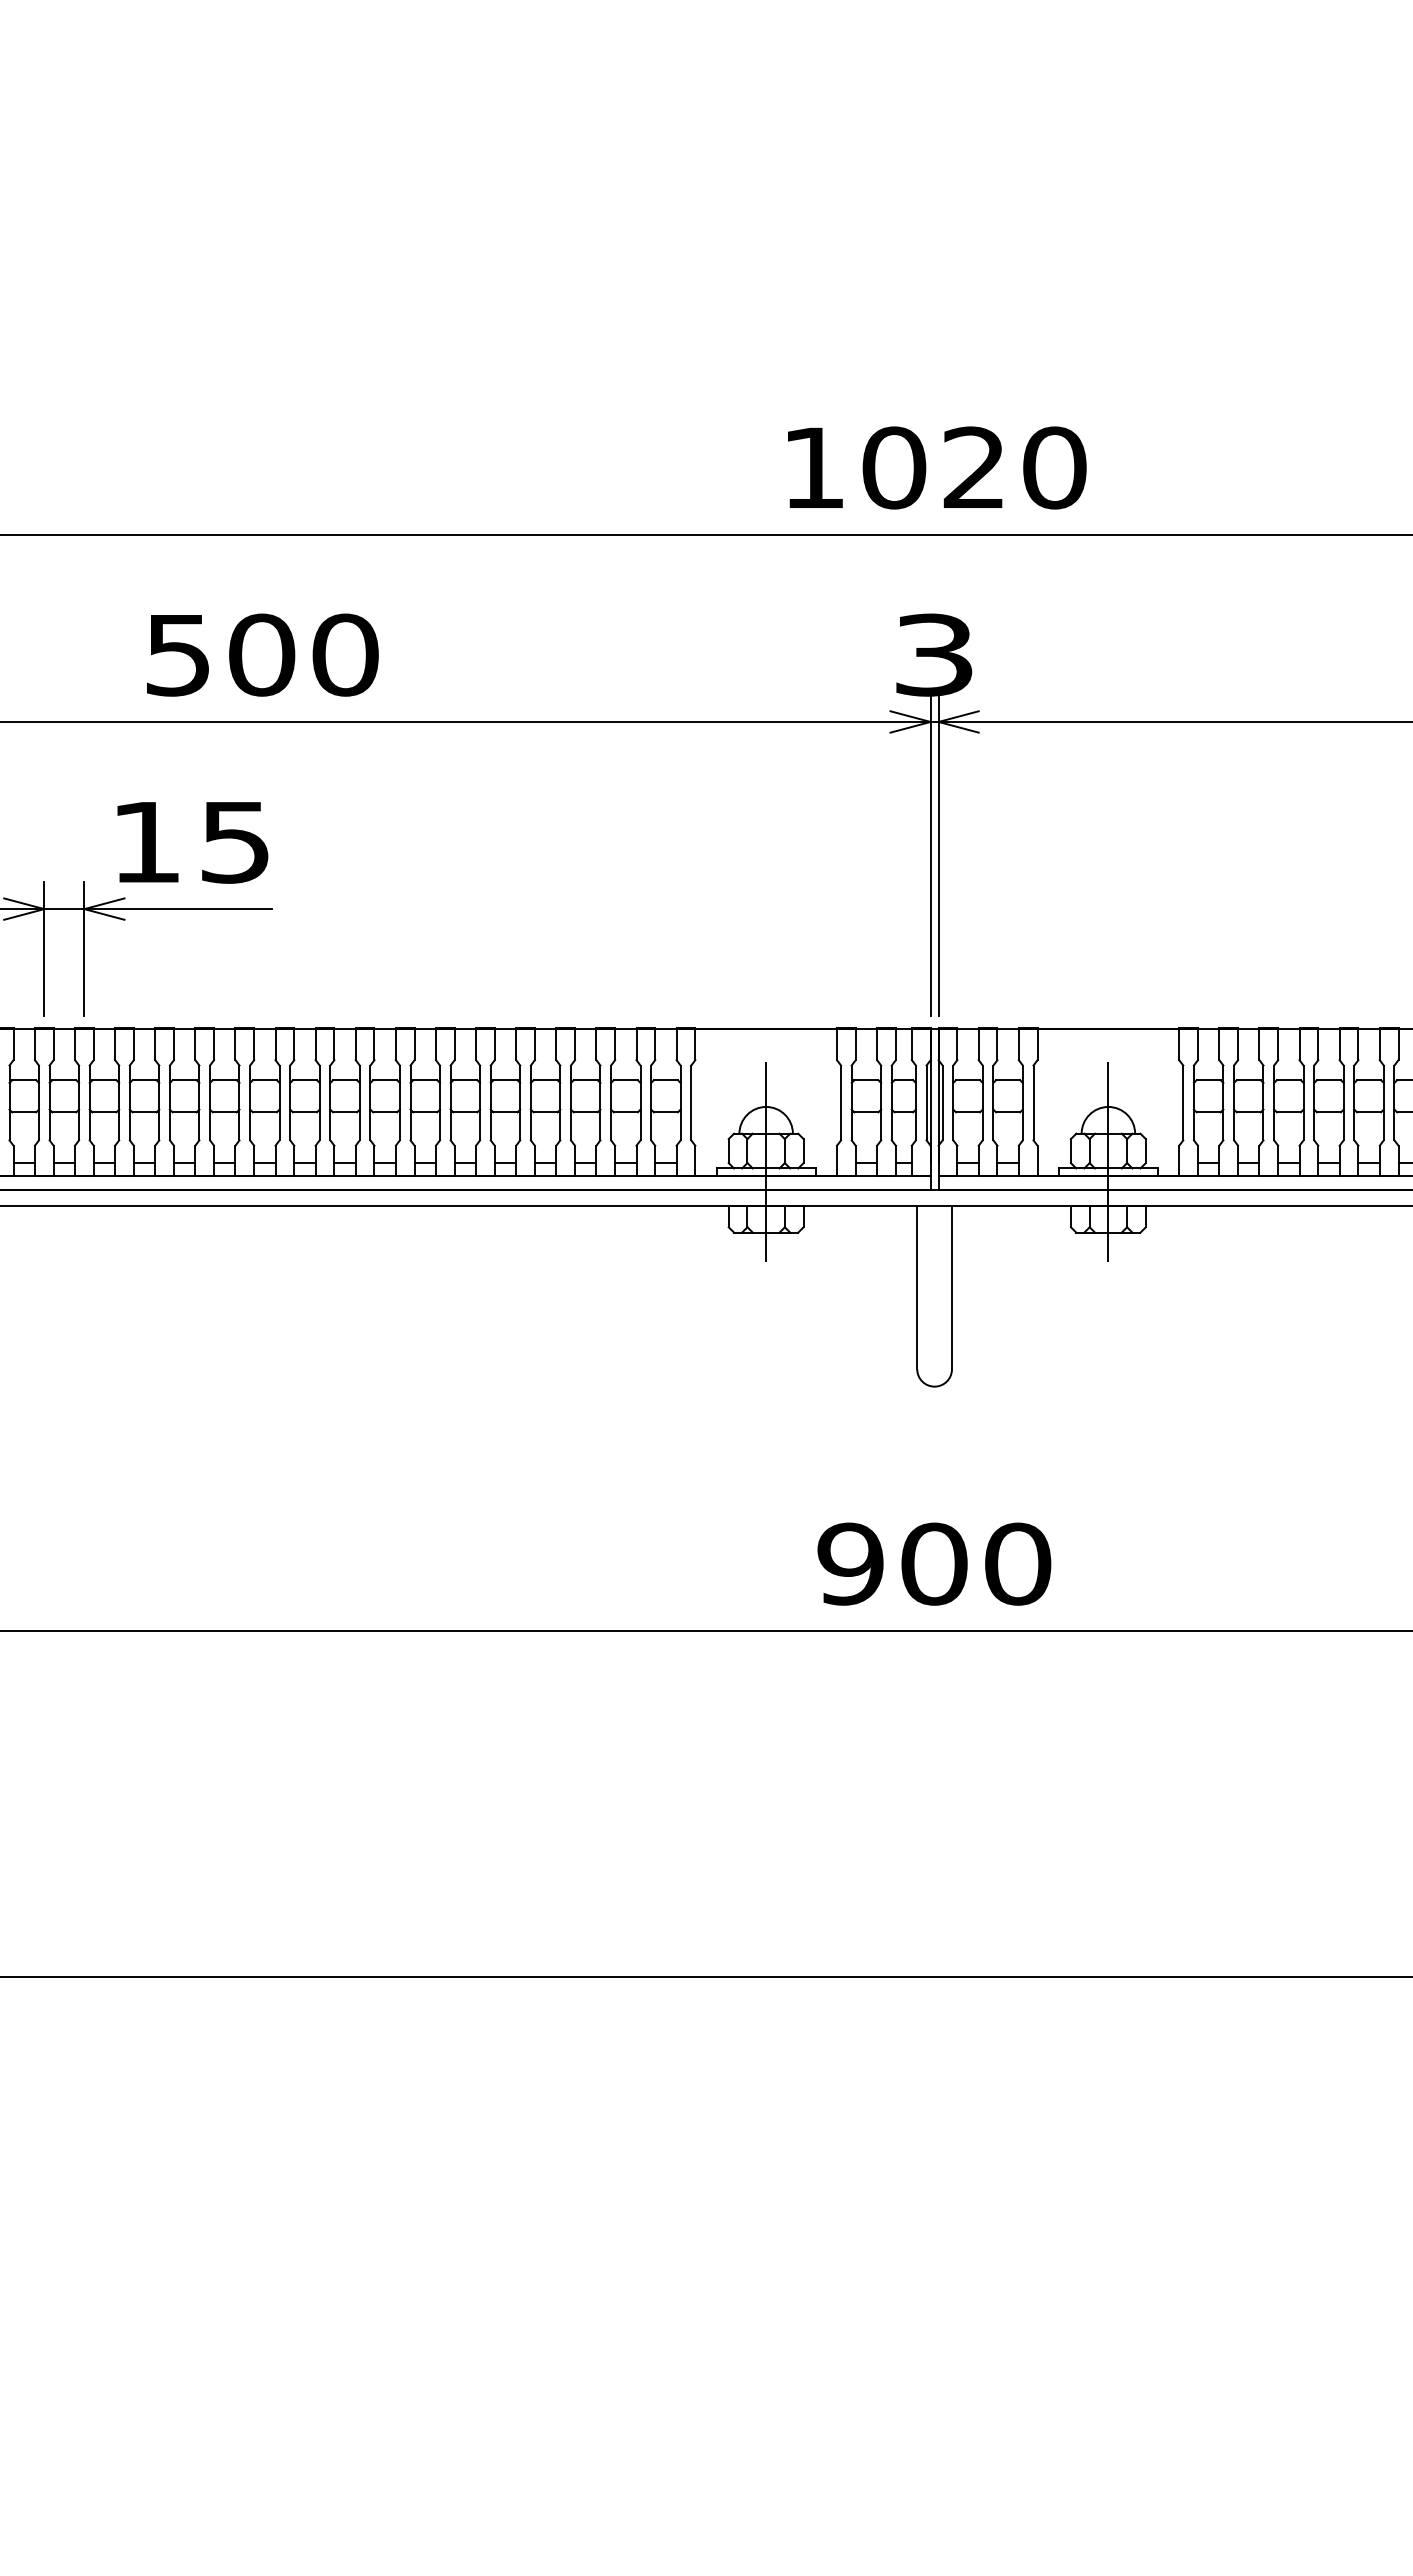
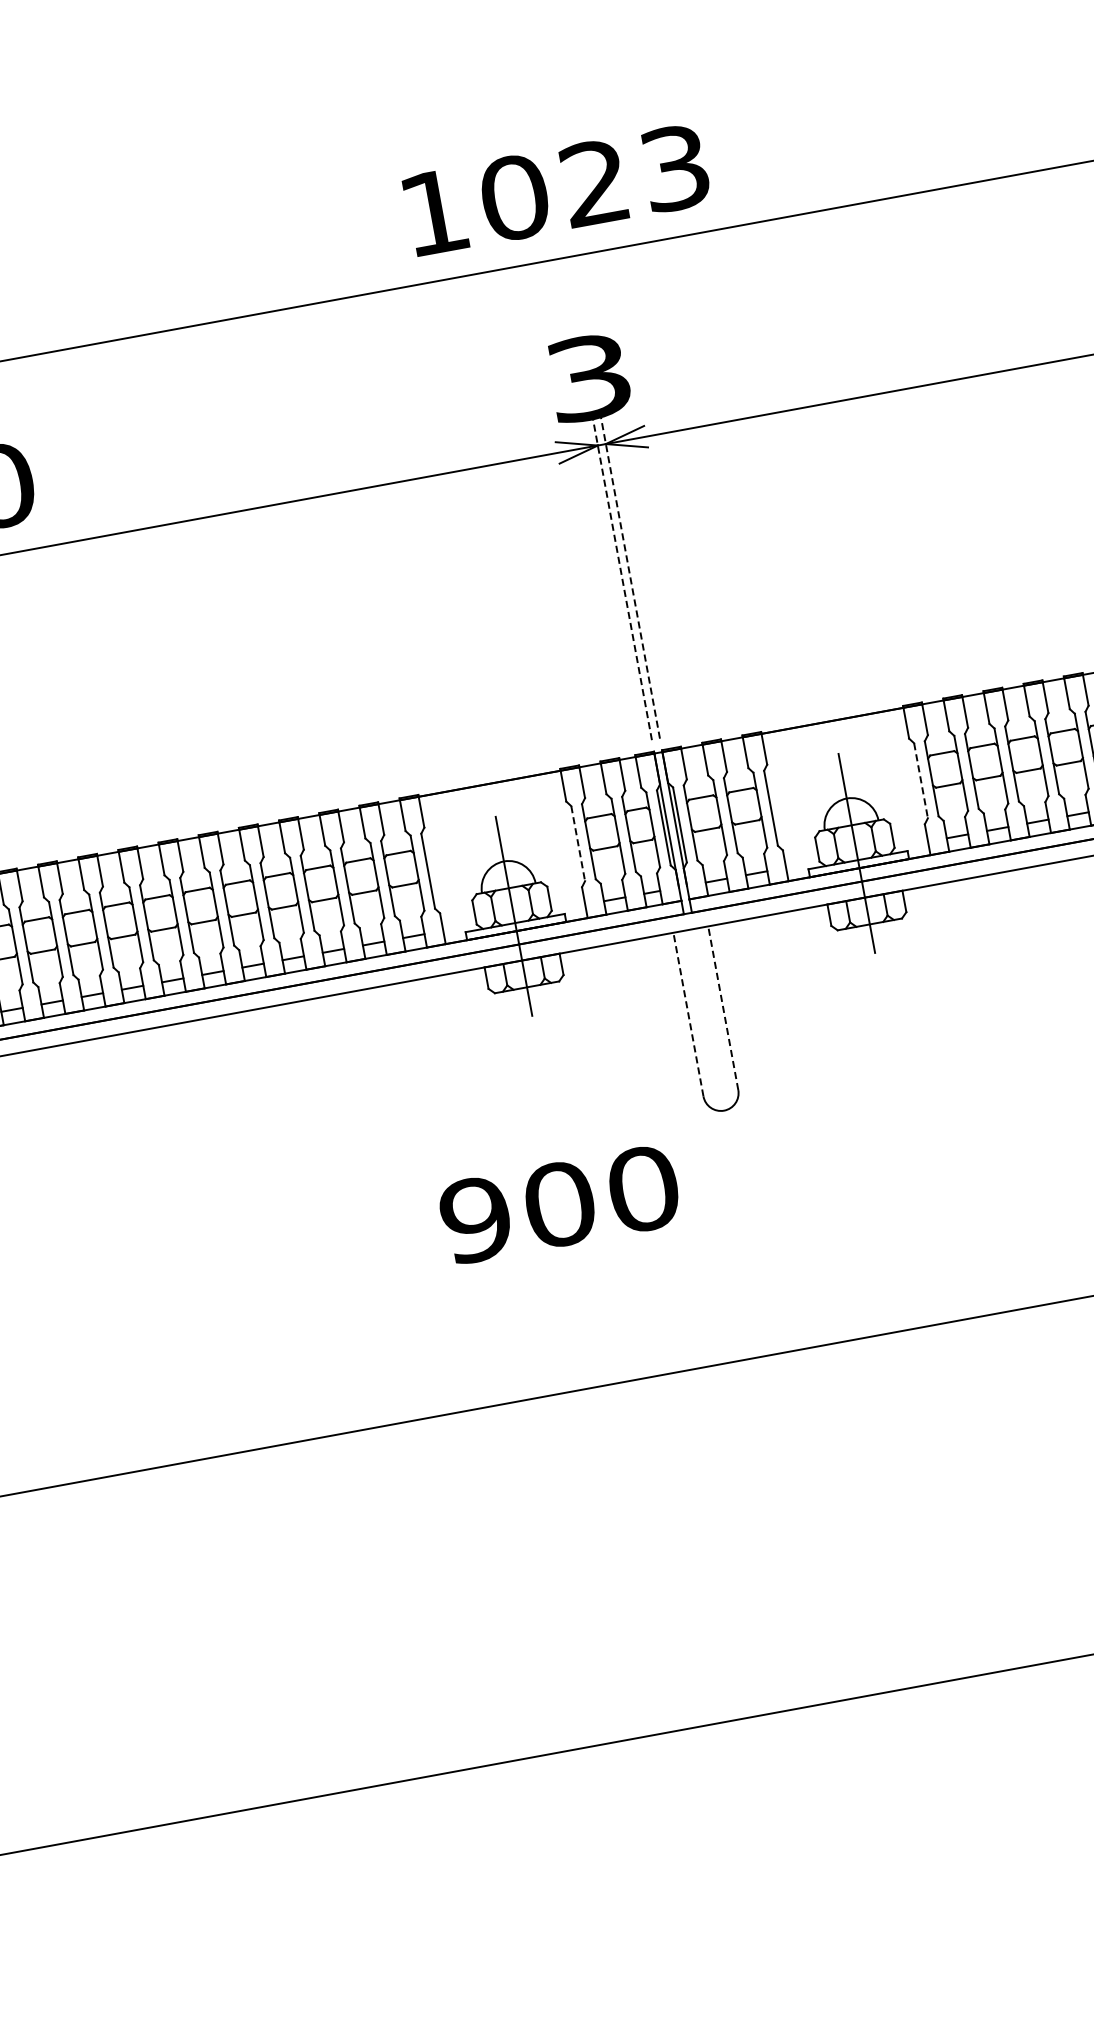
text: (1054, 467) -> (675, 167), 1020 -> 1023
line: (930, 855) -> (622, 579), solid -> dashed
line: (938, 855) -> (630, 577), solid -> dashed
line: (841, 1103) -> (578, 844), solid -> dashed
line: (1183, 1103) -> (921, 781), solid -> dashed
line: (917, 1287) -> (688, 1014), solid -> dashed
line: (951, 1287) -> (722, 1008), solid -> dashed
text: (934, 1563) -> (559, 1203), moved

